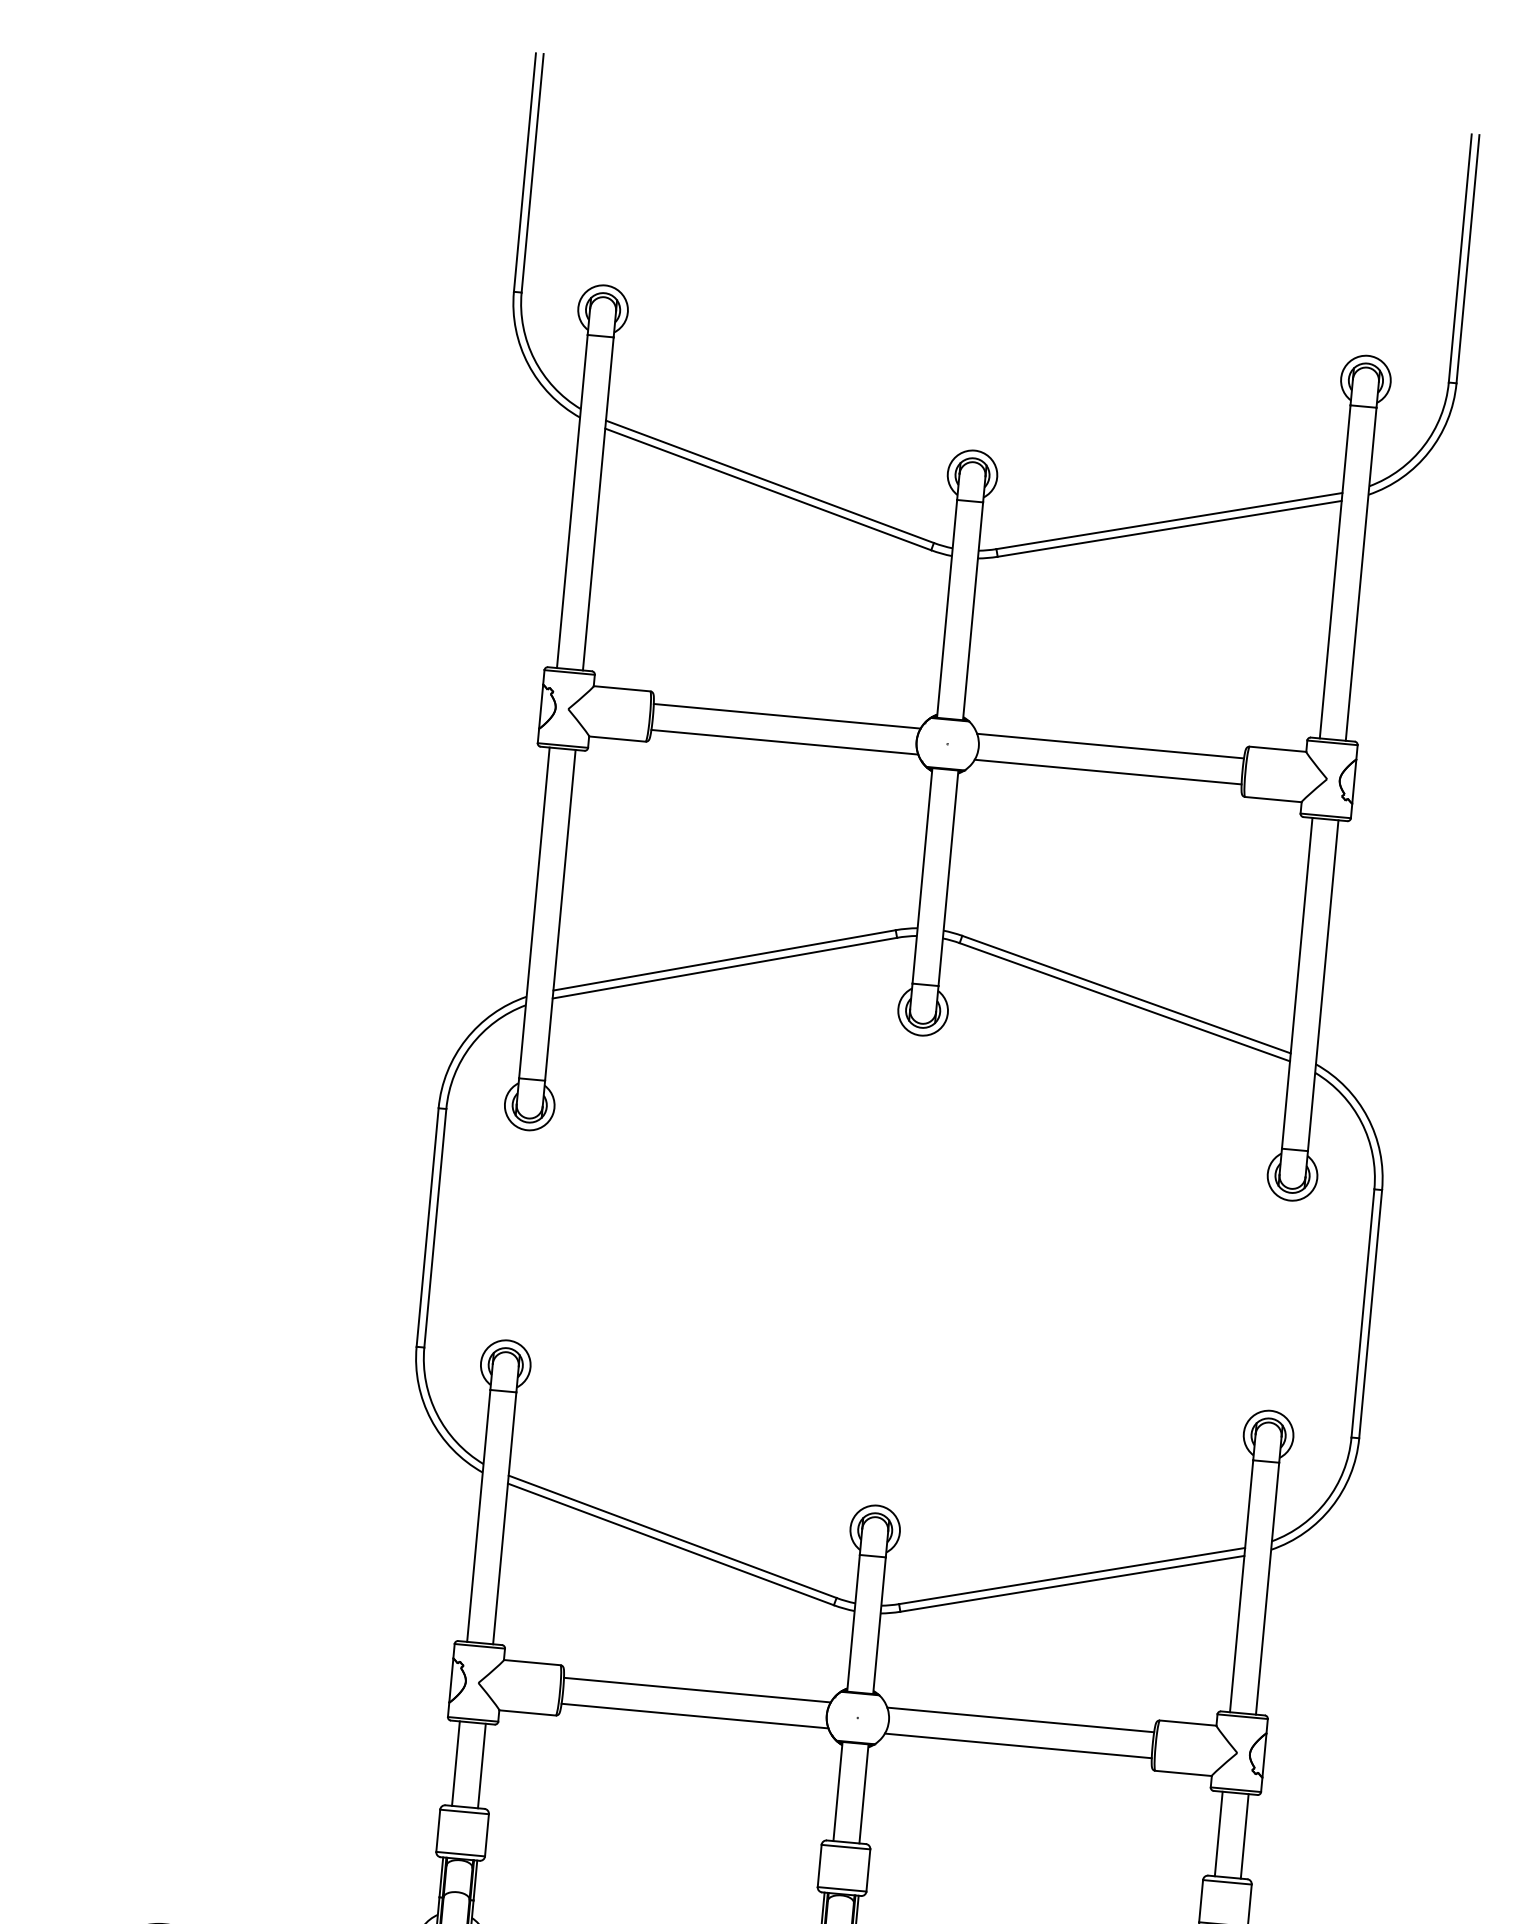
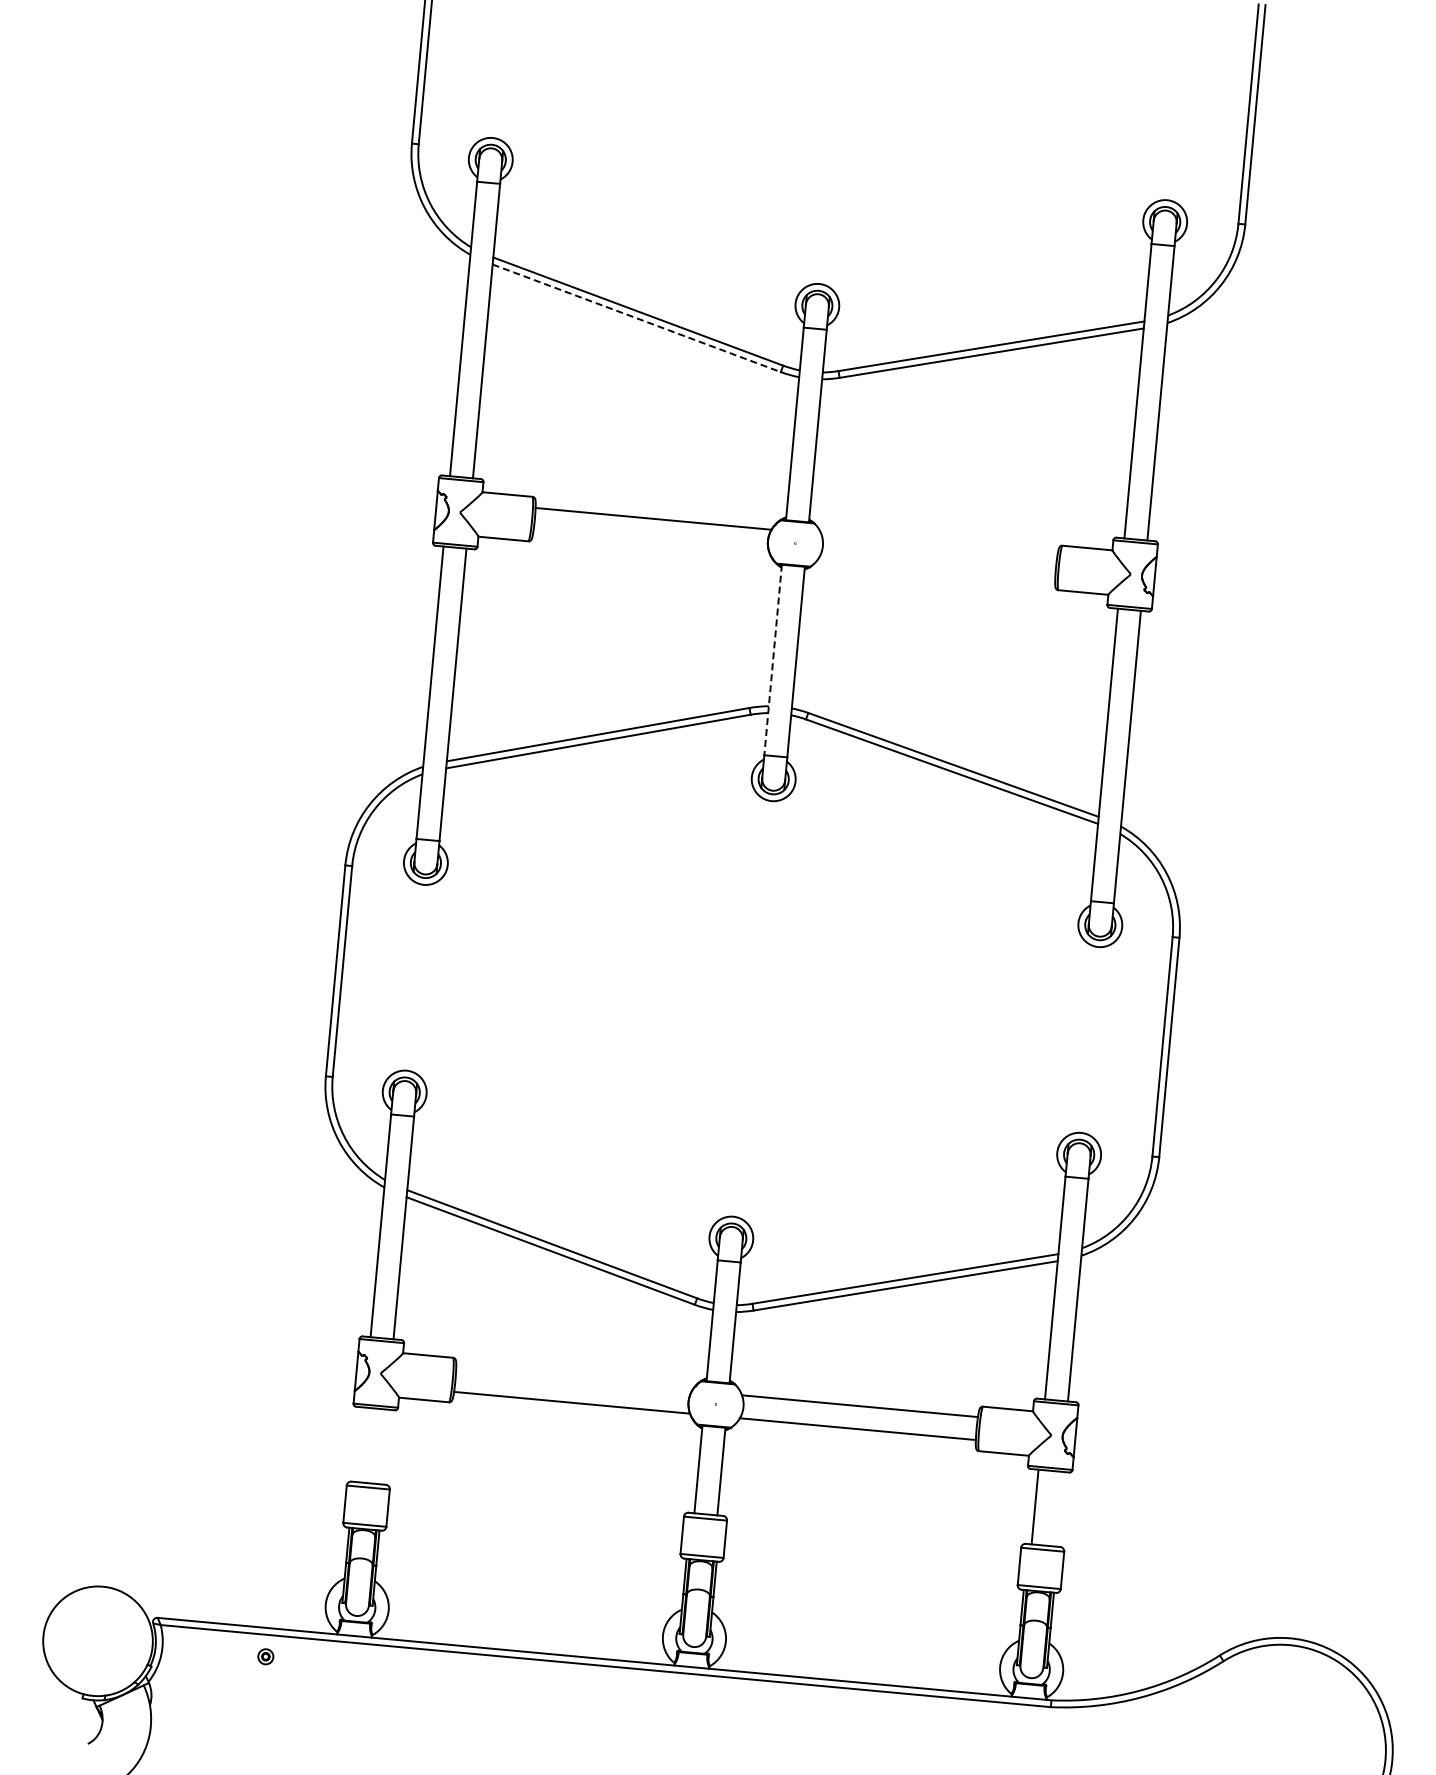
line: (767, 489) -> (636, 318), solid -> dashed
line: (784, 741) -> (651, 541), removed
line: (1110, 746) -> (939, 545), removed
line: (1108, 772) -> (937, 568), removed
line: (922, 875) -> (773, 659), solid -> dashed
line: (697, 1689) -> (574, 1379), removed
line: (455, 1763) -> (360, 1444), removed
line: (481, 1765) -> (383, 1446), removed
line: (1244, 1835) -> (1057, 1508), removed

